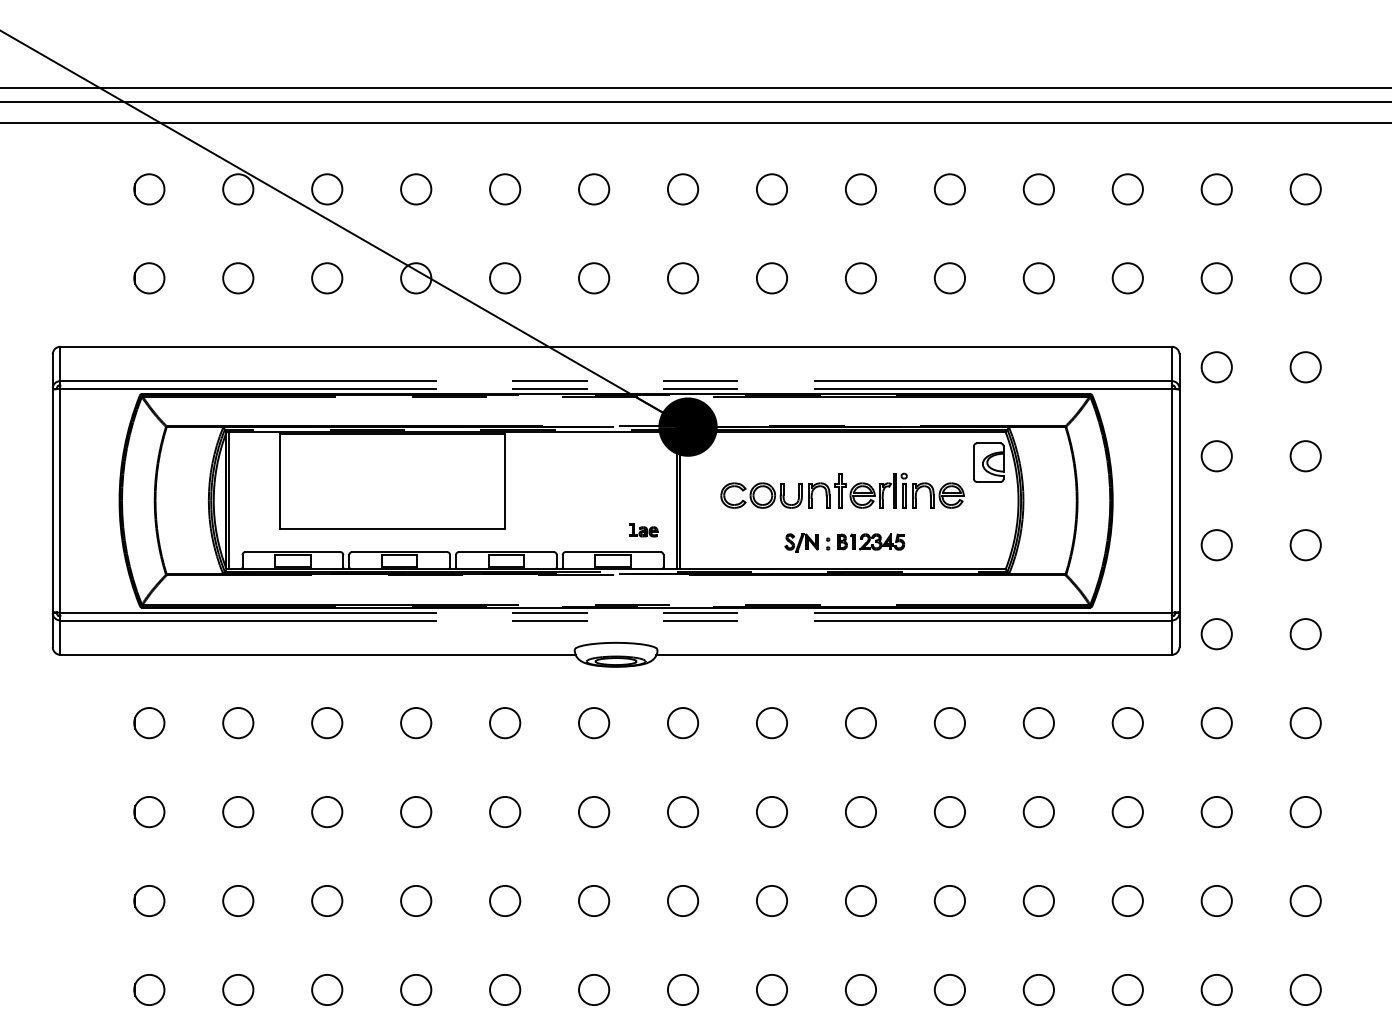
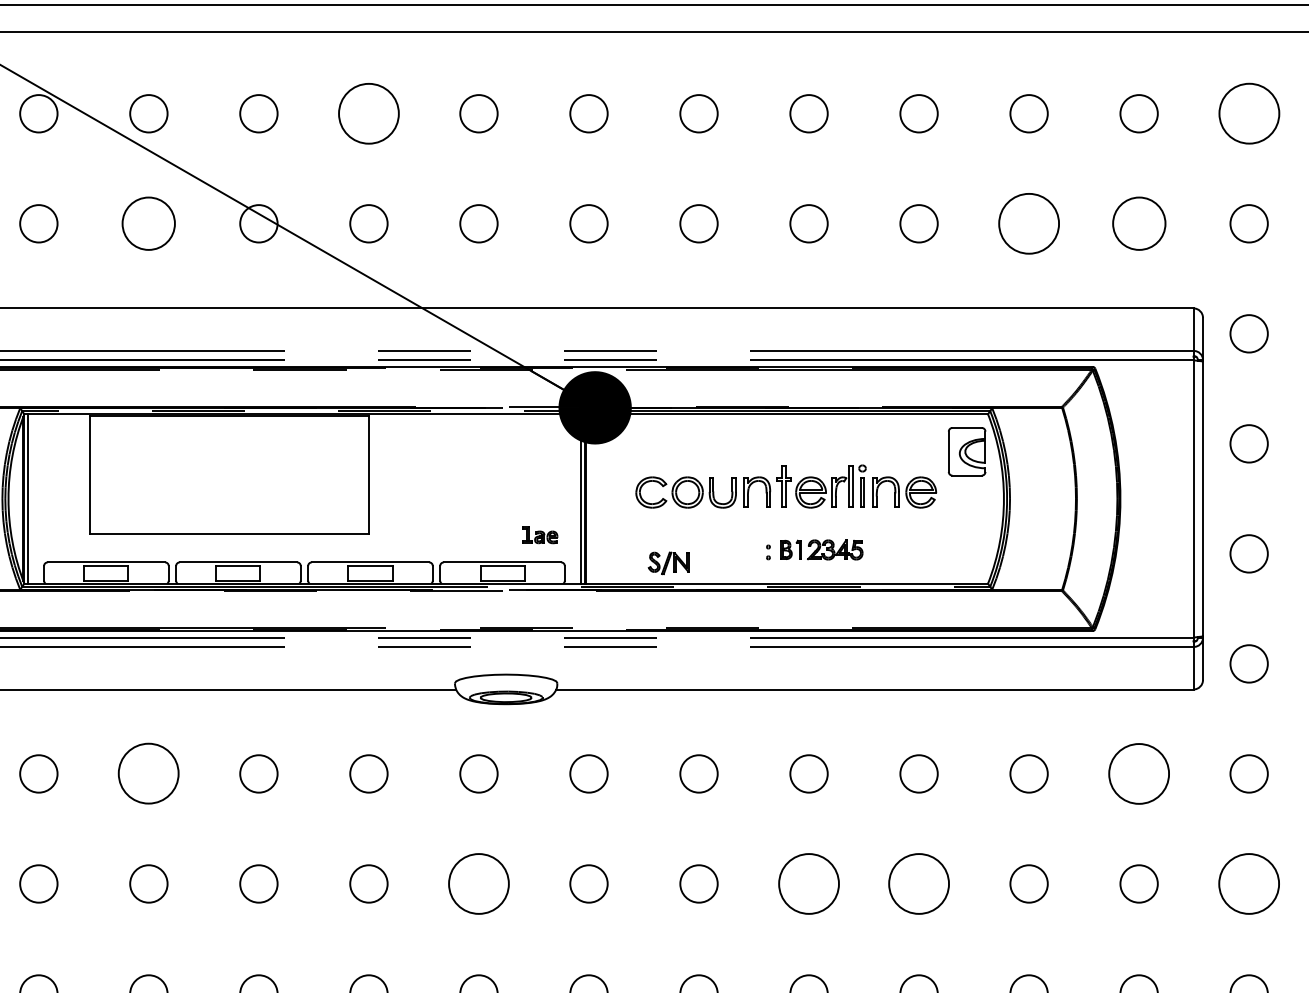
circle: (505, 189) -> (369, 113), size x1.6
circle: (1216, 189) -> (1248, 113), size x1.6
circle: (327, 278) -> (149, 223), size x1.4
circle: (1038, 278) -> (1028, 223), size x1.6
circle: (1127, 278) -> (1138, 223), size x1.4
part: (801, 542) -> (668, 562), moved
circle: (327, 723) -> (149, 774), size x1.6
circle: (1127, 723) -> (1138, 774), size x1.6
circle: (594, 811) -> (479, 883), size x1.6
circle: (860, 811) -> (808, 883), size x1.6
circle: (949, 811) -> (918, 883), size x1.6
circle: (1216, 811) -> (1248, 883), size x1.6

